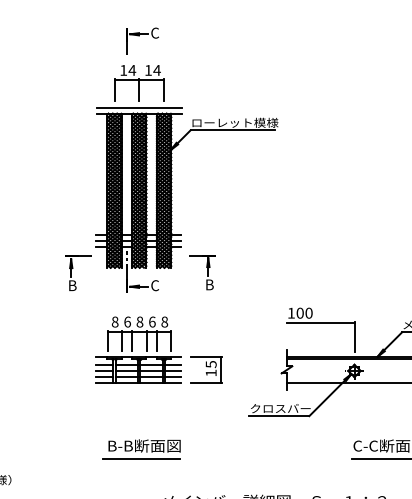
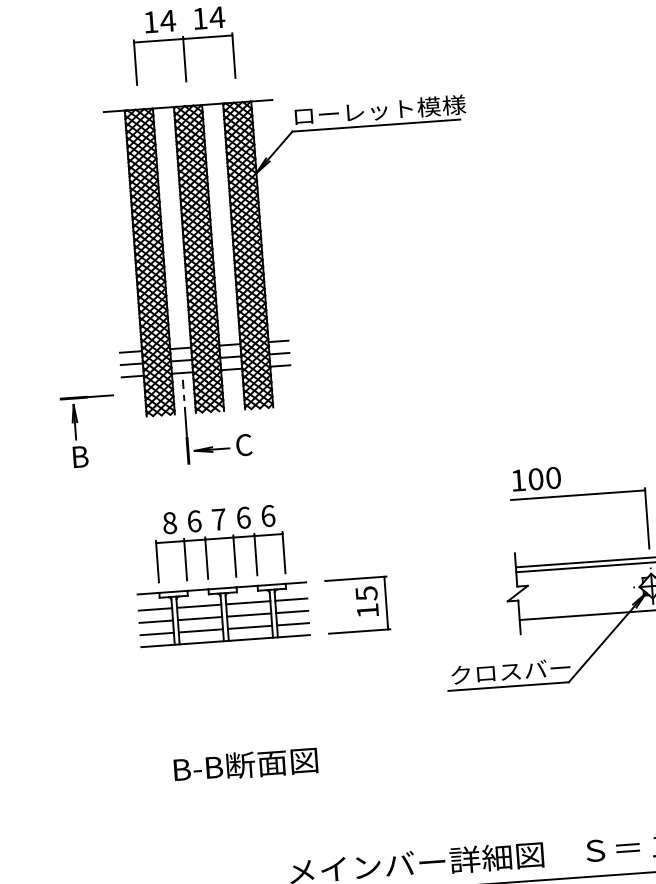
line: (138, 108) -> (185, 95), removed
part: (202, 272) -> (336, 412), removed
text: (139, 321) -> (218, 518), 8 -> 7
text: (164, 321) -> (267, 514), 8 -> 6
line: (141, 458) -> (241, 790), removed

